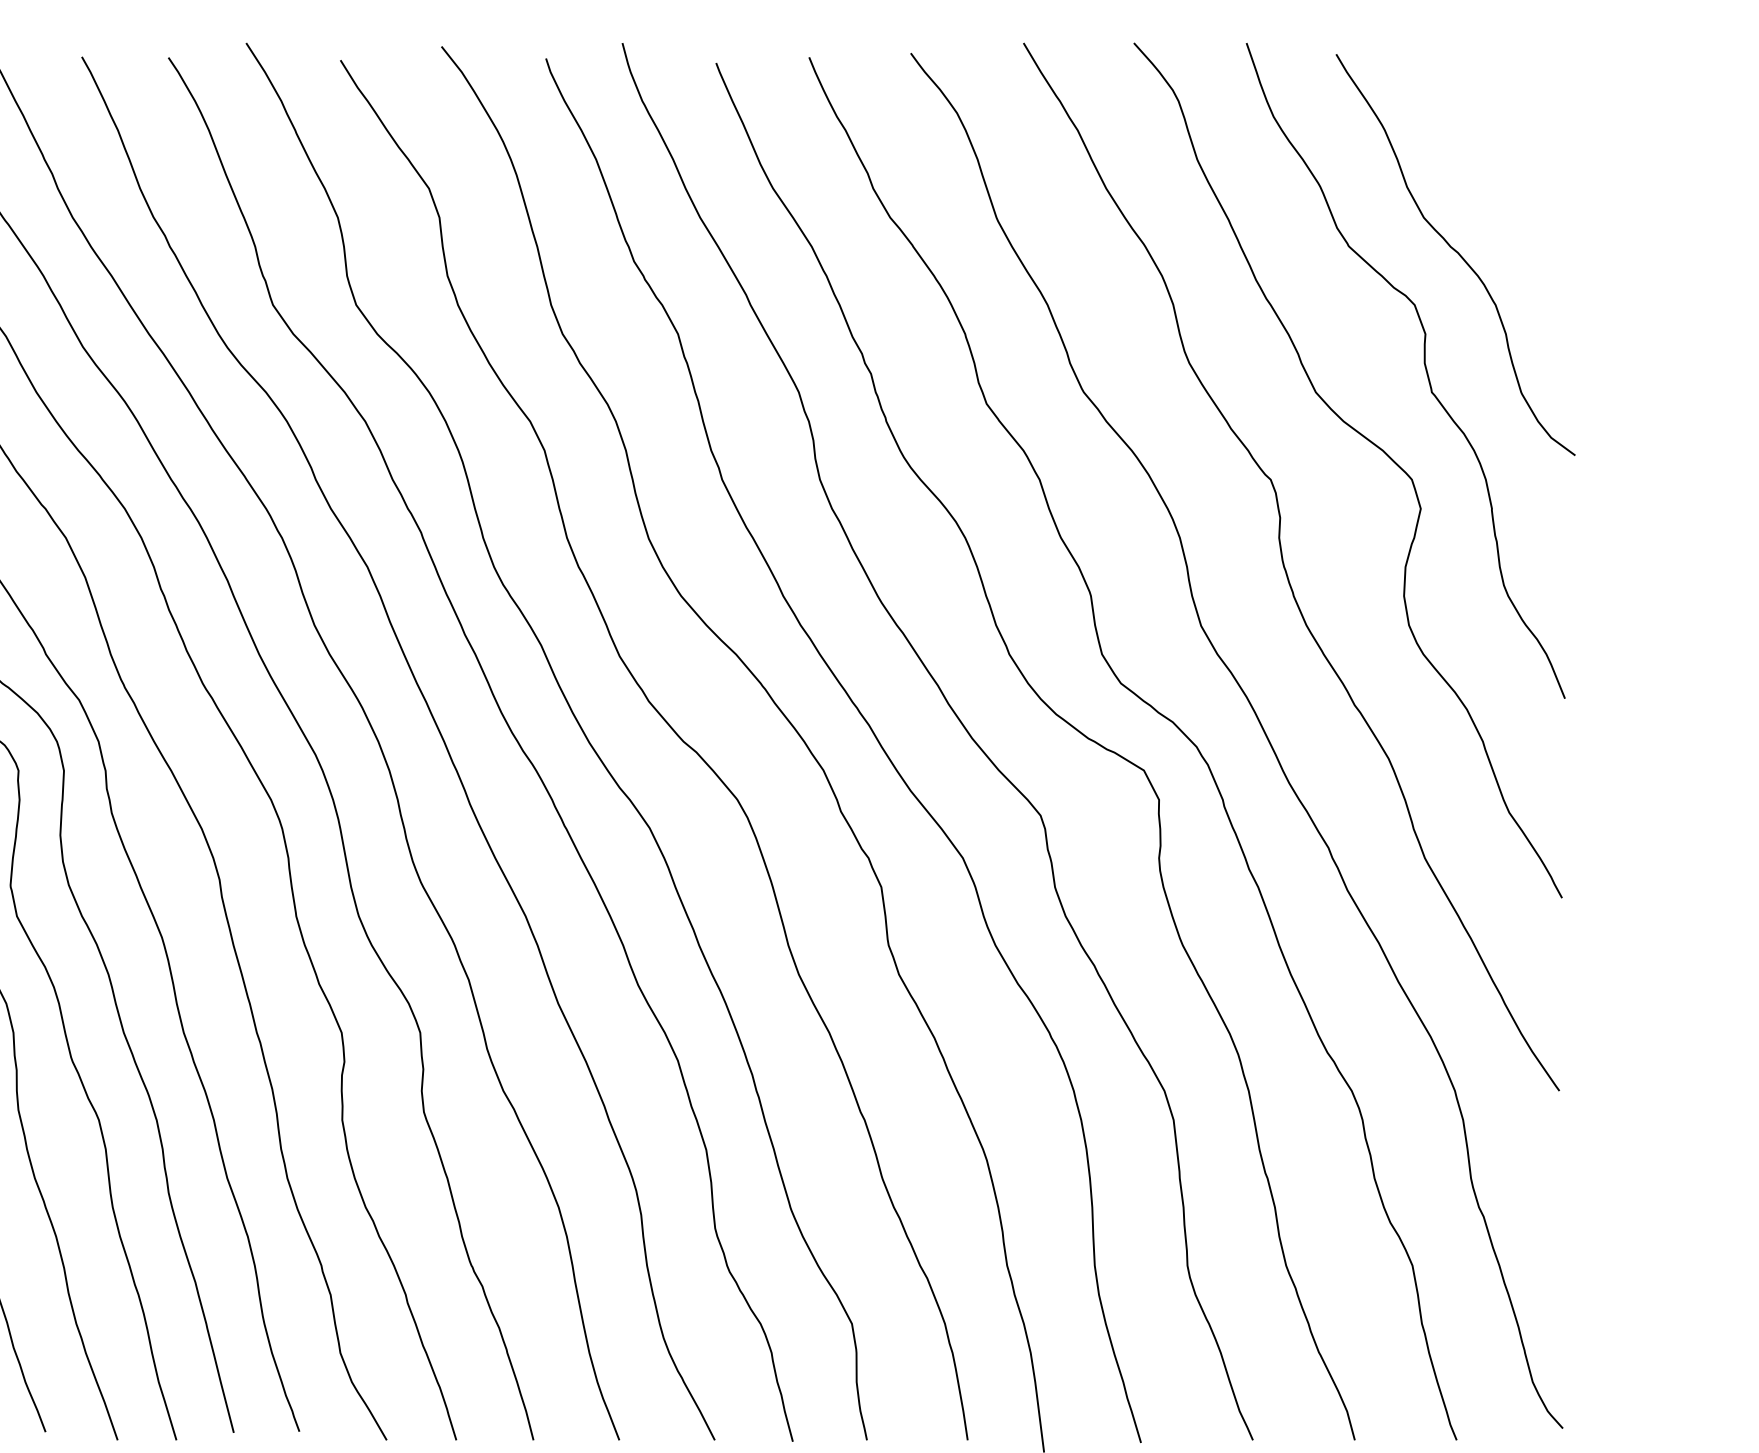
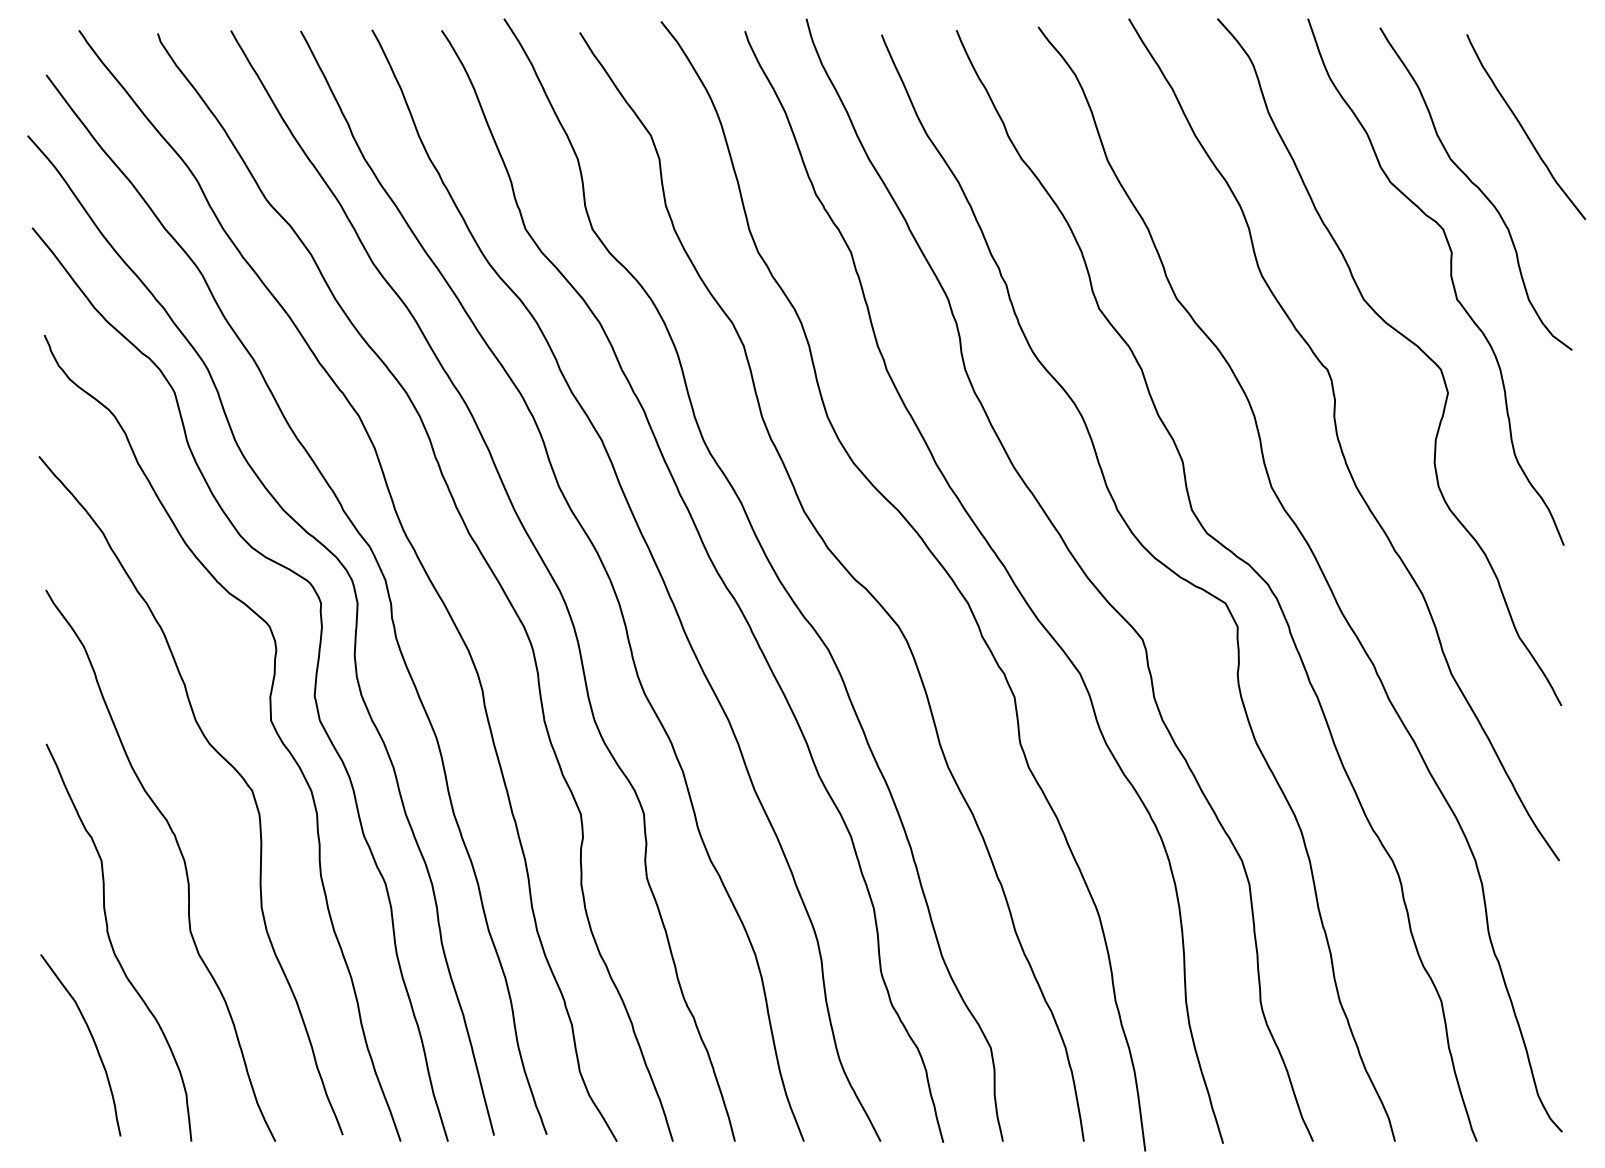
curve: (1514, 178) -> (1523, 127), added

